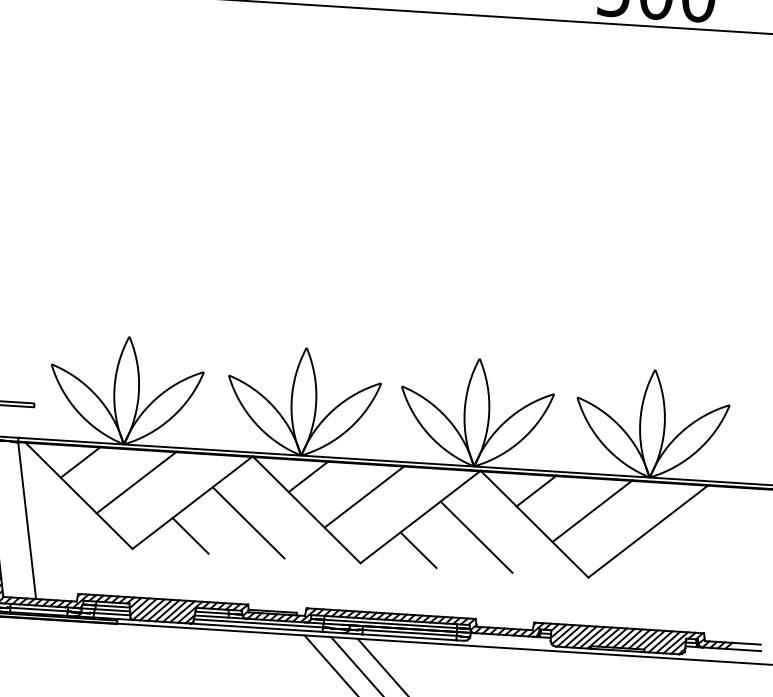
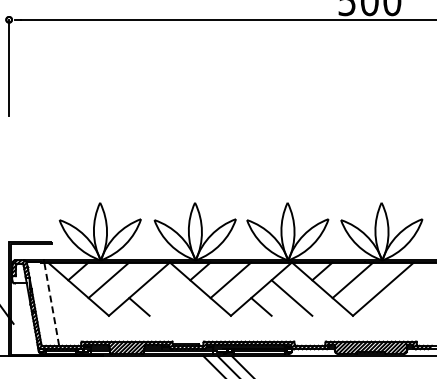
line: (26, 519) -> (51, 303), solid -> dashed
line: (247, 521) -> (169, 297), removed

